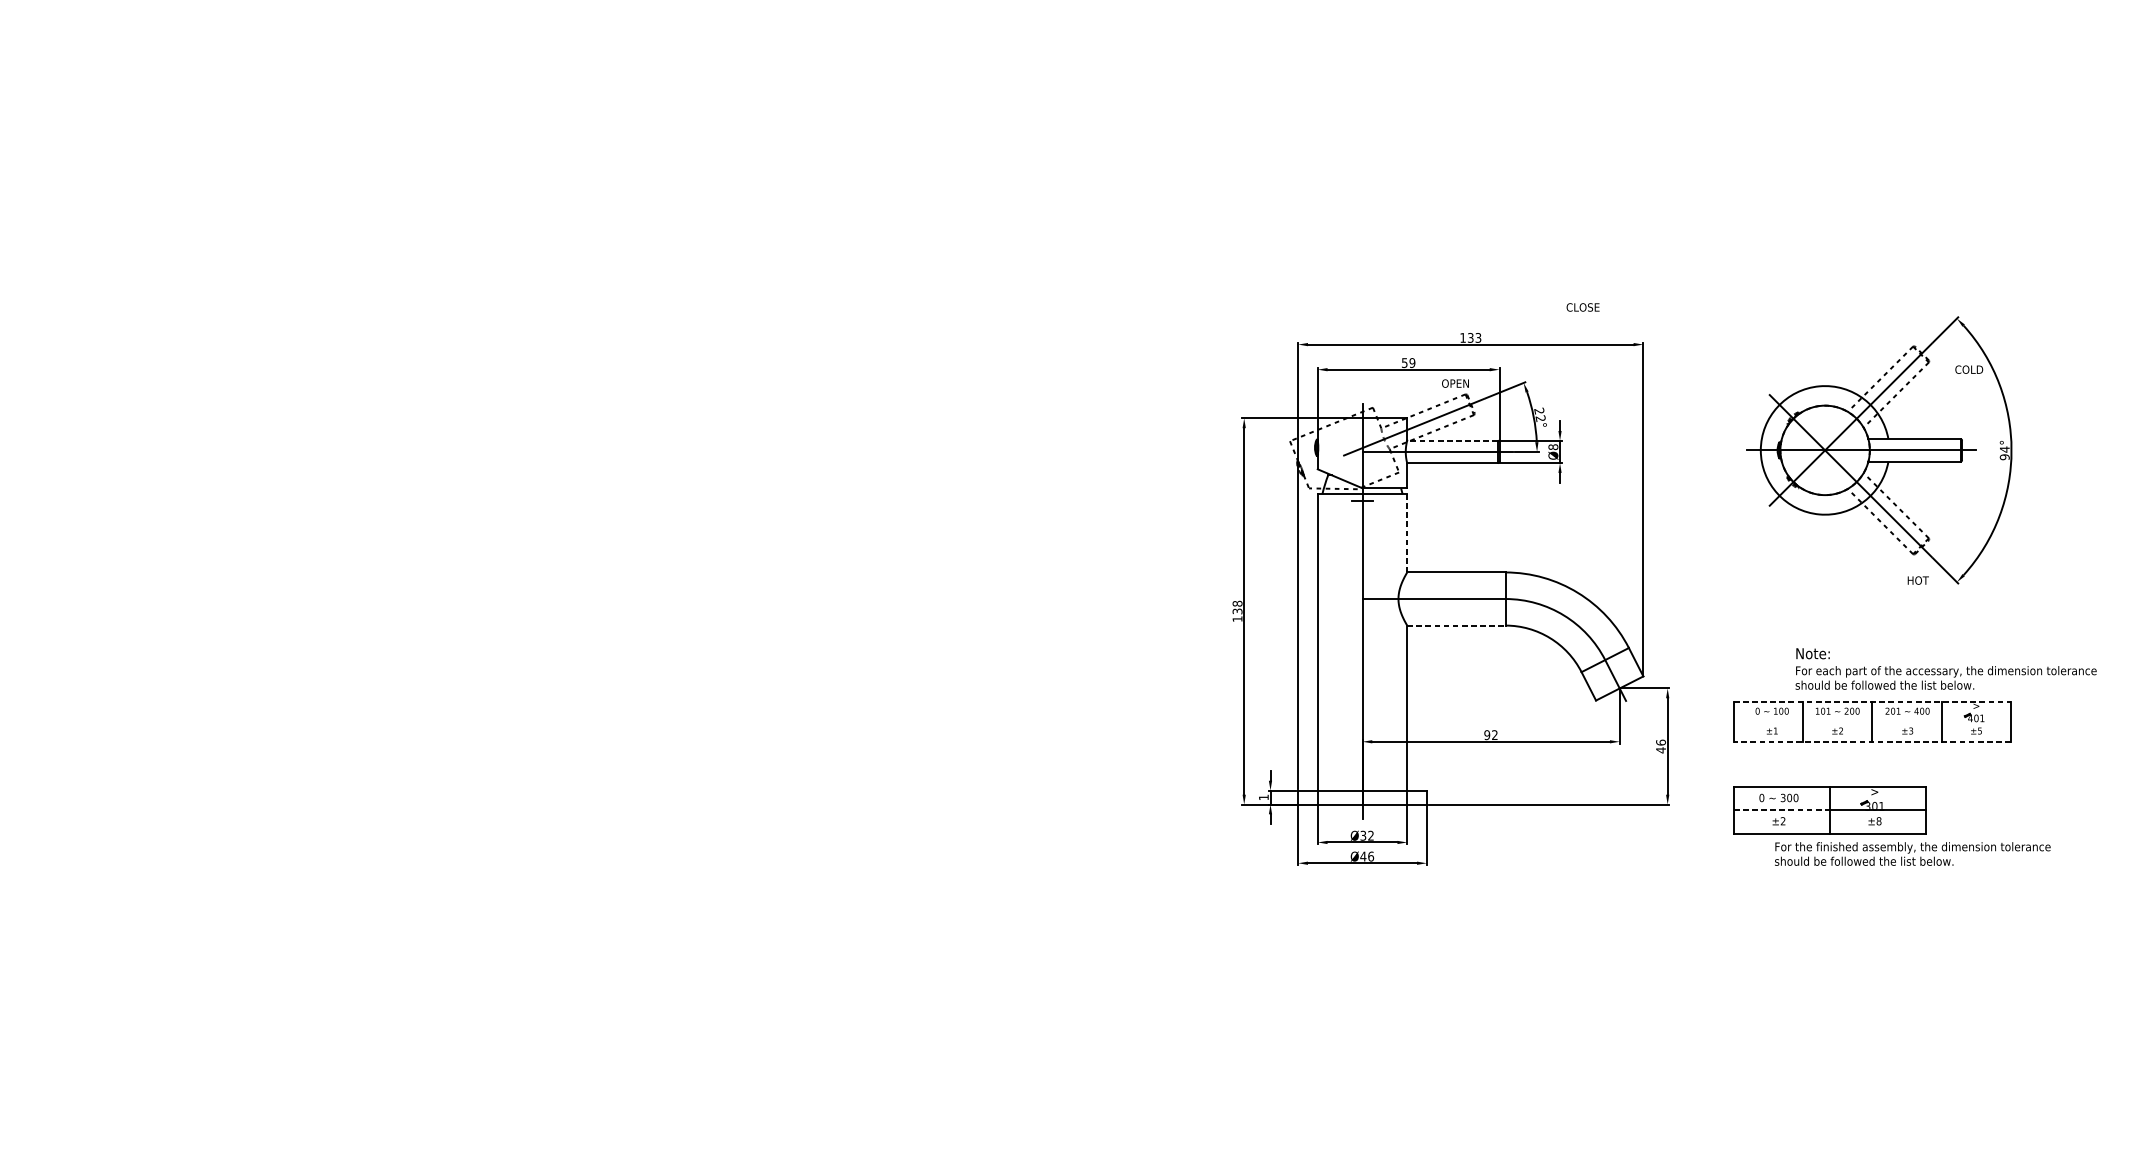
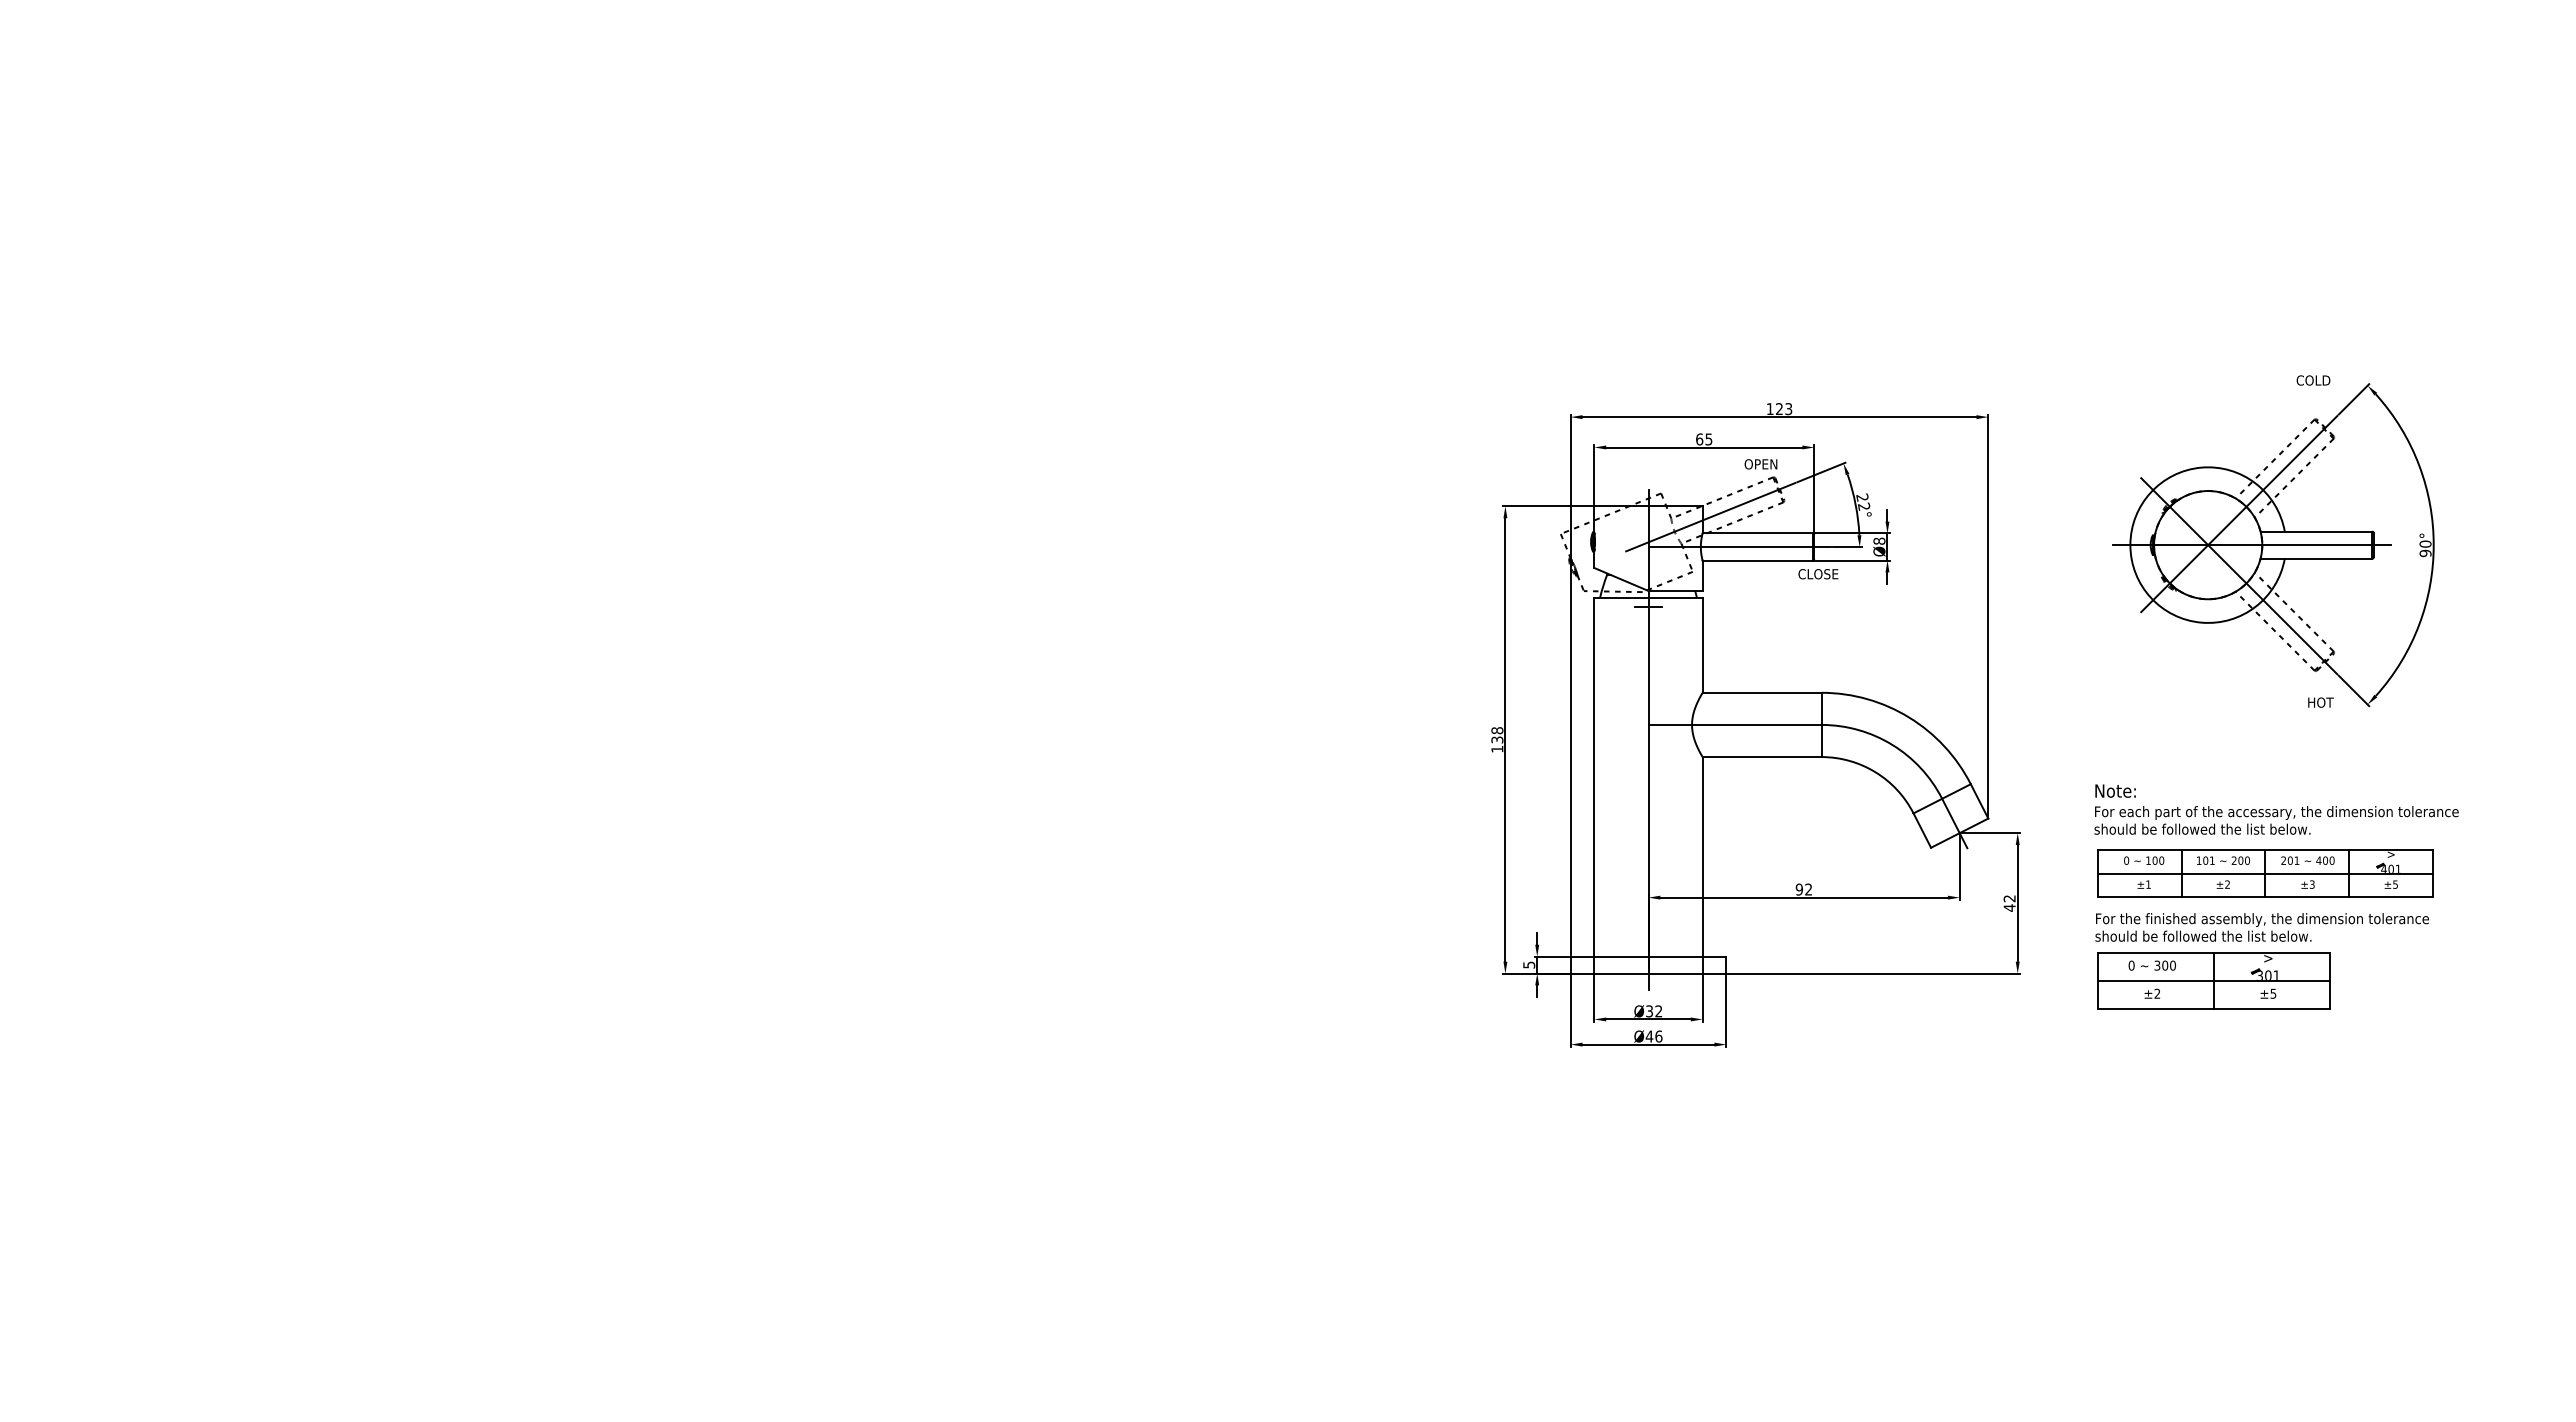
text: (1583, 307) -> (1818, 574), moved
text: (1470, 338) -> (1779, 409), 133 -> 123
text: (1408, 363) -> (1704, 439), 59 -> 65
text: (1969, 369) -> (2313, 380), moved
line: (1452, 440) -> (1757, 533), dashed -> solid
text: (2004, 449) -> (2425, 543), 94° -> 90°
line: (1407, 533) -> (1702, 645), dashed -> solid
line: (1456, 625) -> (1762, 757), dashed -> solid
text: (1946, 668) -> (2276, 809), moved
line: (1872, 701) -> (2265, 849), dashed -> solid
line: (1871, 721) -> (2264, 873), added
line: (1871, 741) -> (2264, 897), dashed -> solid
text: (1660, 742) -> (2009, 898), 46 -> 42
text: (1264, 797) -> (1529, 964), 1 -> 5
line: (1781, 810) -> (2155, 980), dashed -> solid
text: (1879, 821) -> (2273, 993), ±8 -> ±5
text: (1912, 854) -> (2261, 927), moved

